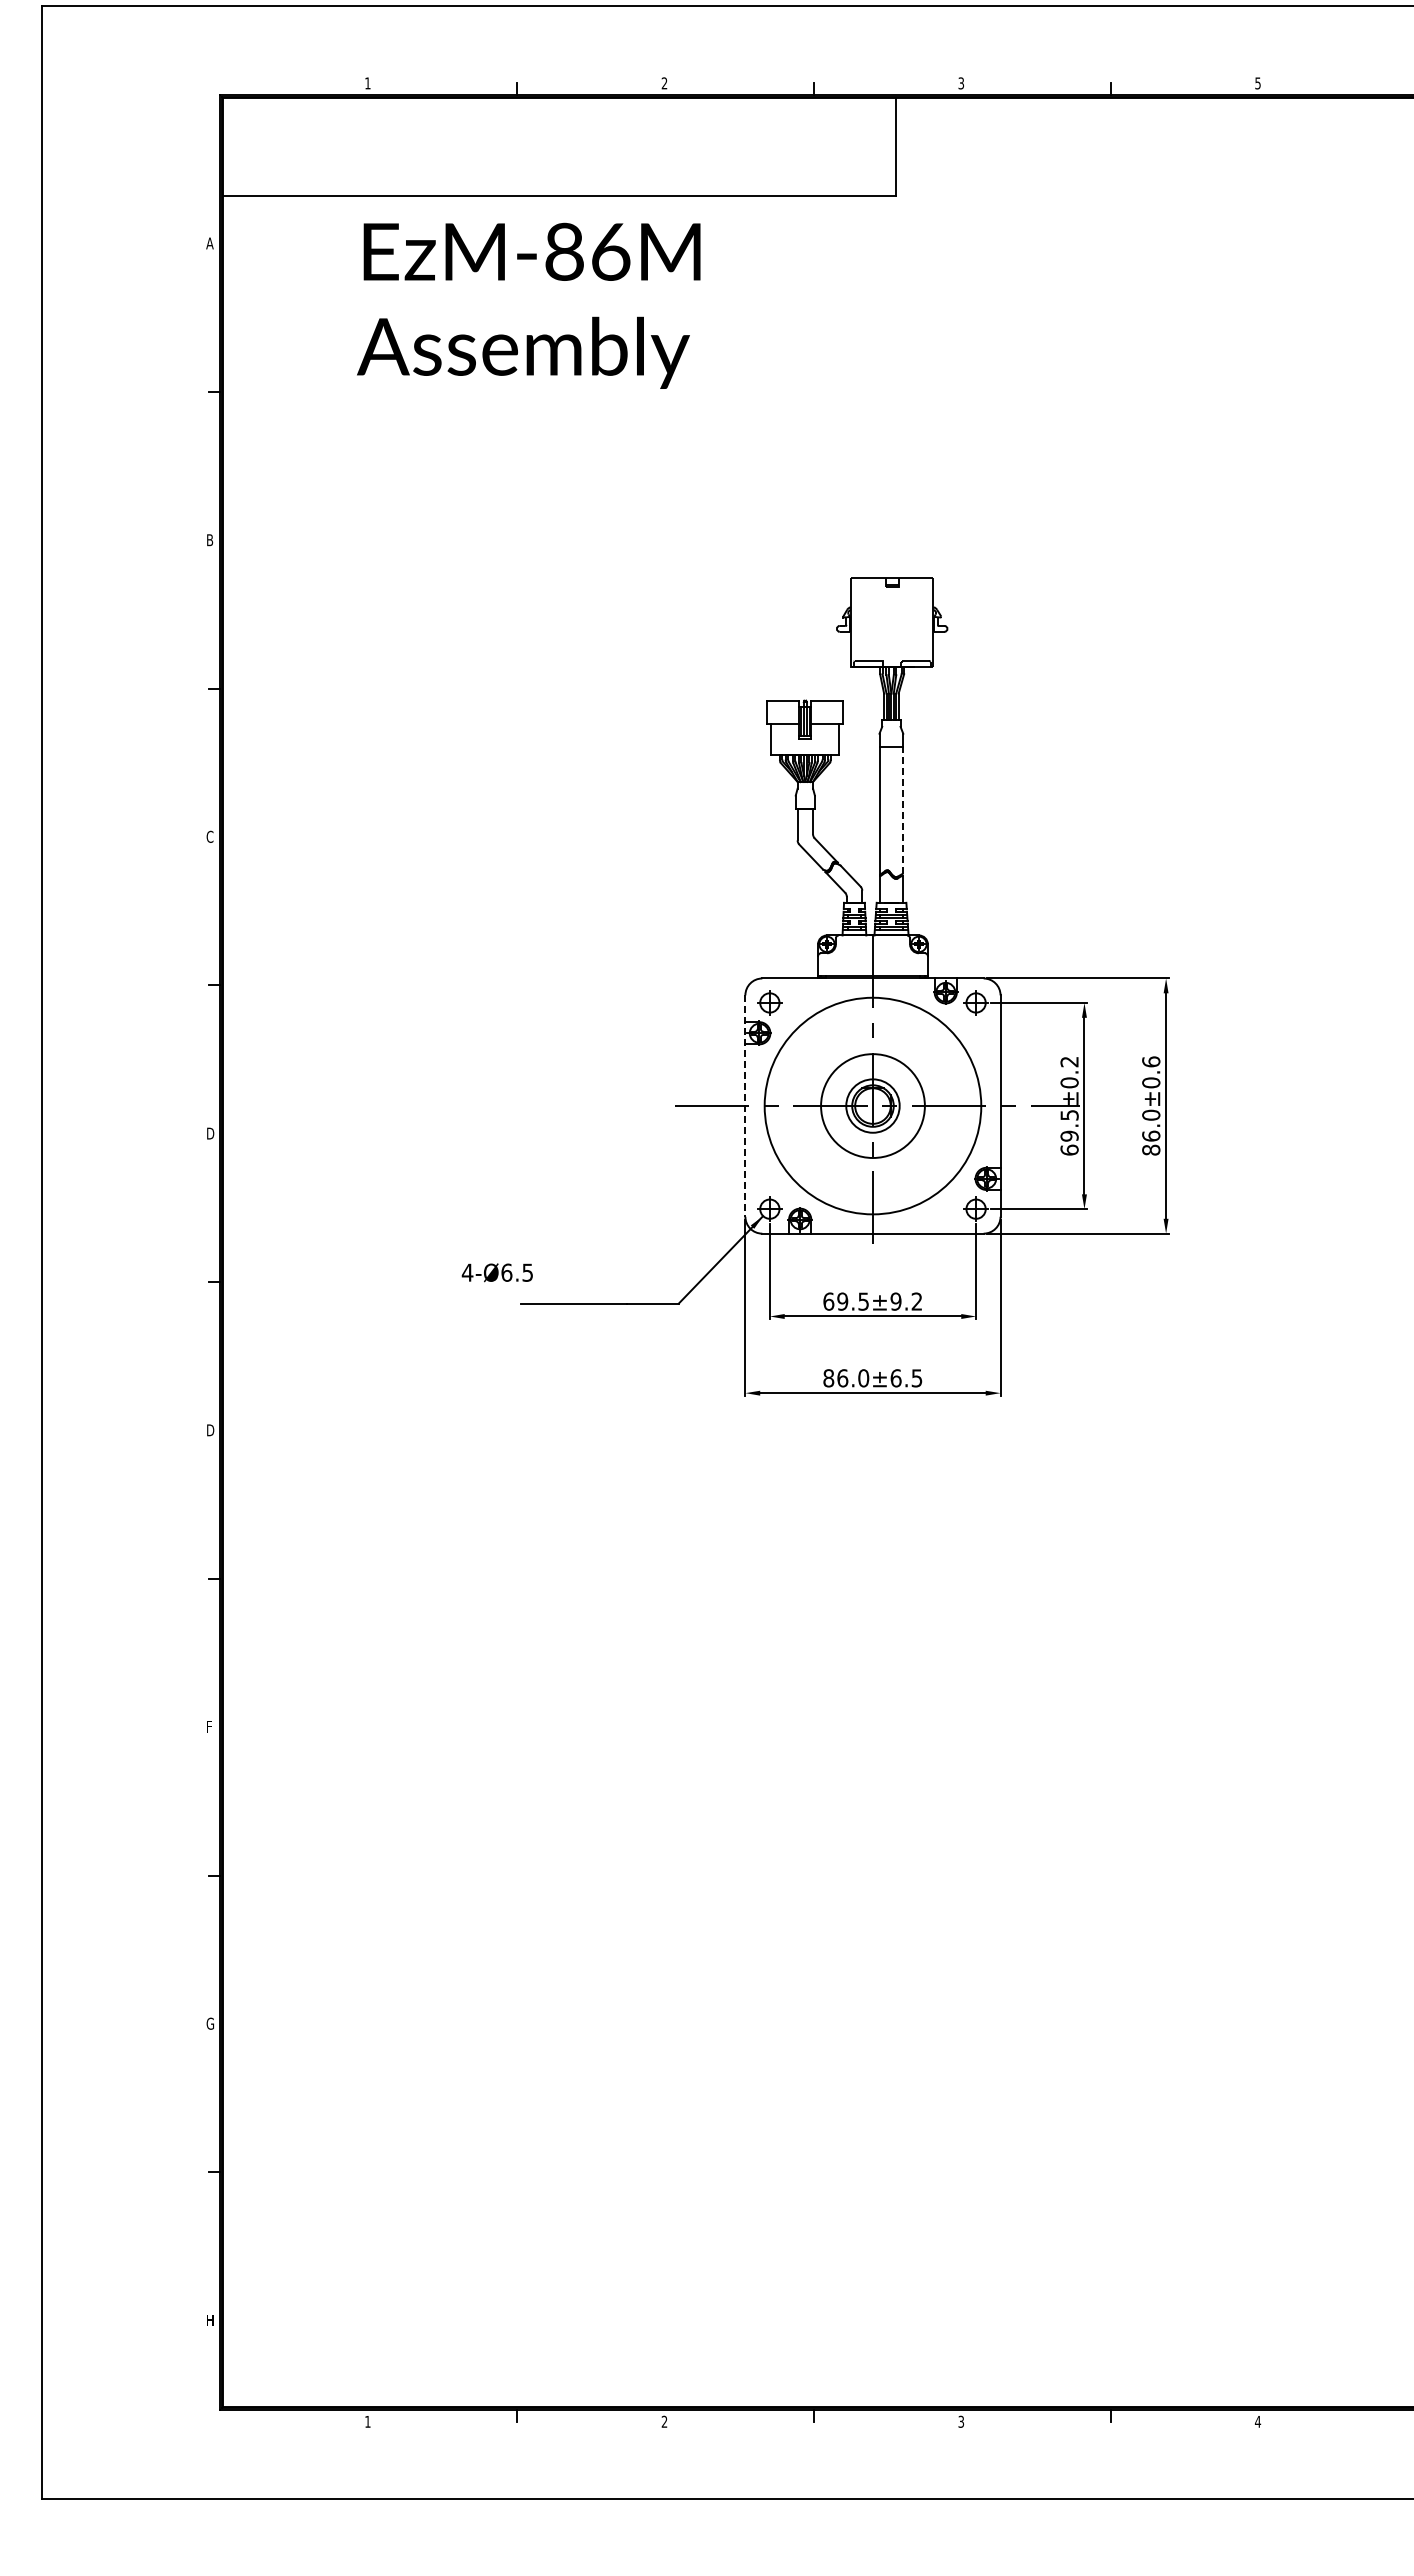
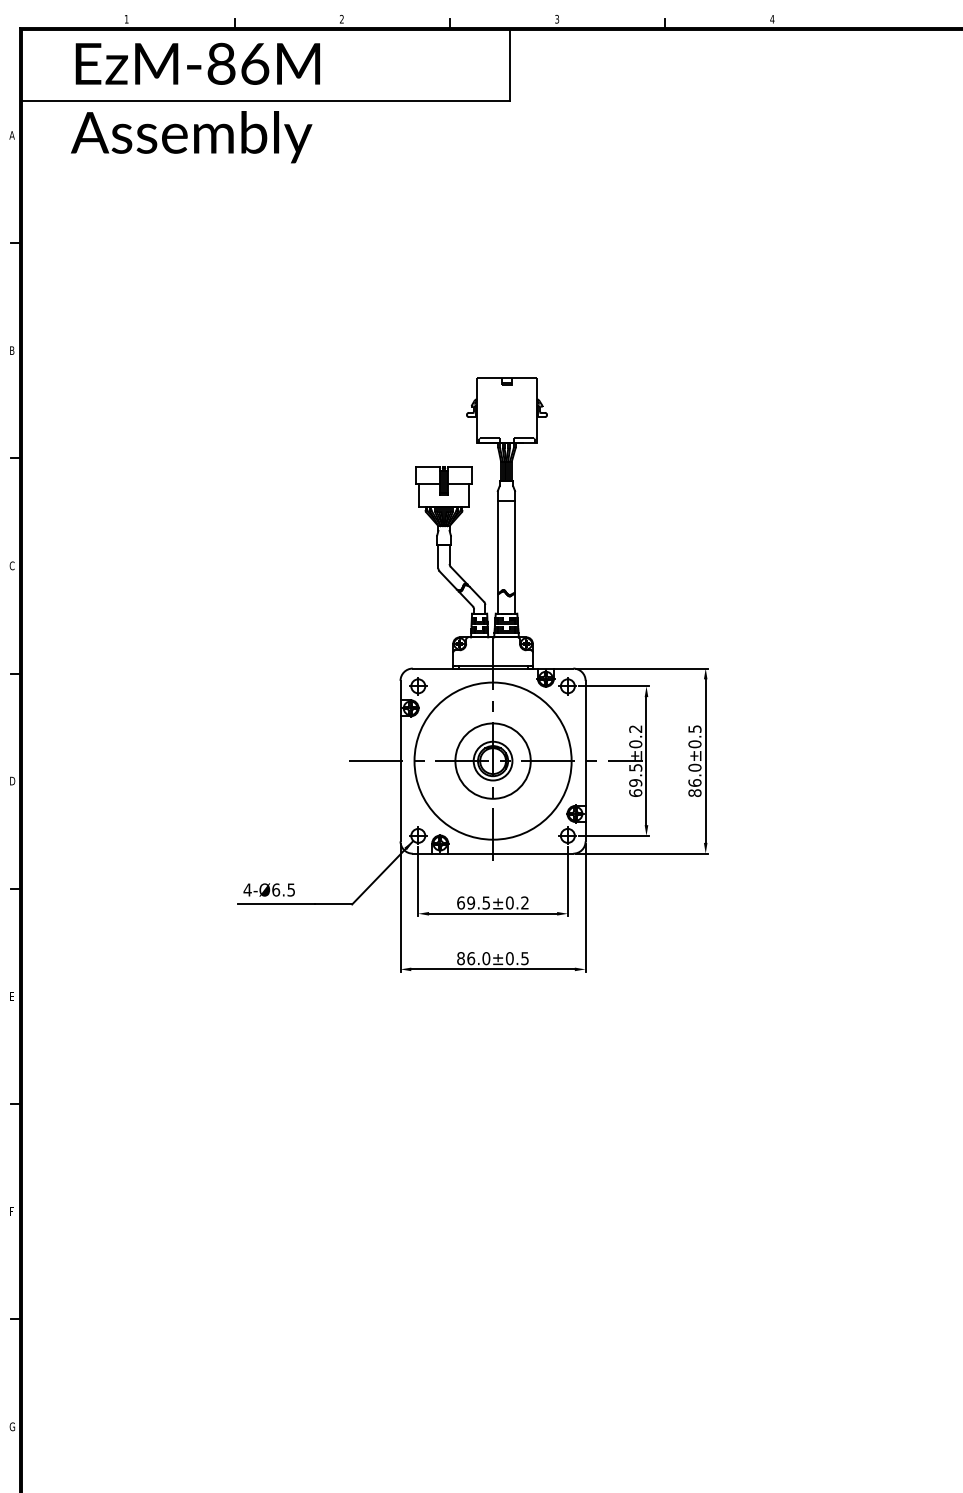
text: (1257, 83) -> (772, 19), 5 -> 4
text: (528, 305) -> (195, 102), moved
line: (902, 810) -> (514, 546), dashed -> solid
text: (1151, 1061) -> (695, 728), 86.0±0.6 -> 86.0±0.5
line: (745, 1106) -> (400, 761), dashed -> solid
text: (496, 1272) -> (268, 889), moved
text: (895, 1301) -> (509, 902), 69.5±9.2 -> 69.5±0.2
text: (895, 1378) -> (509, 958), 86.0±6.5 -> 86.0±0.5
text: (210, 1430) -> (12, 996), D -> E

